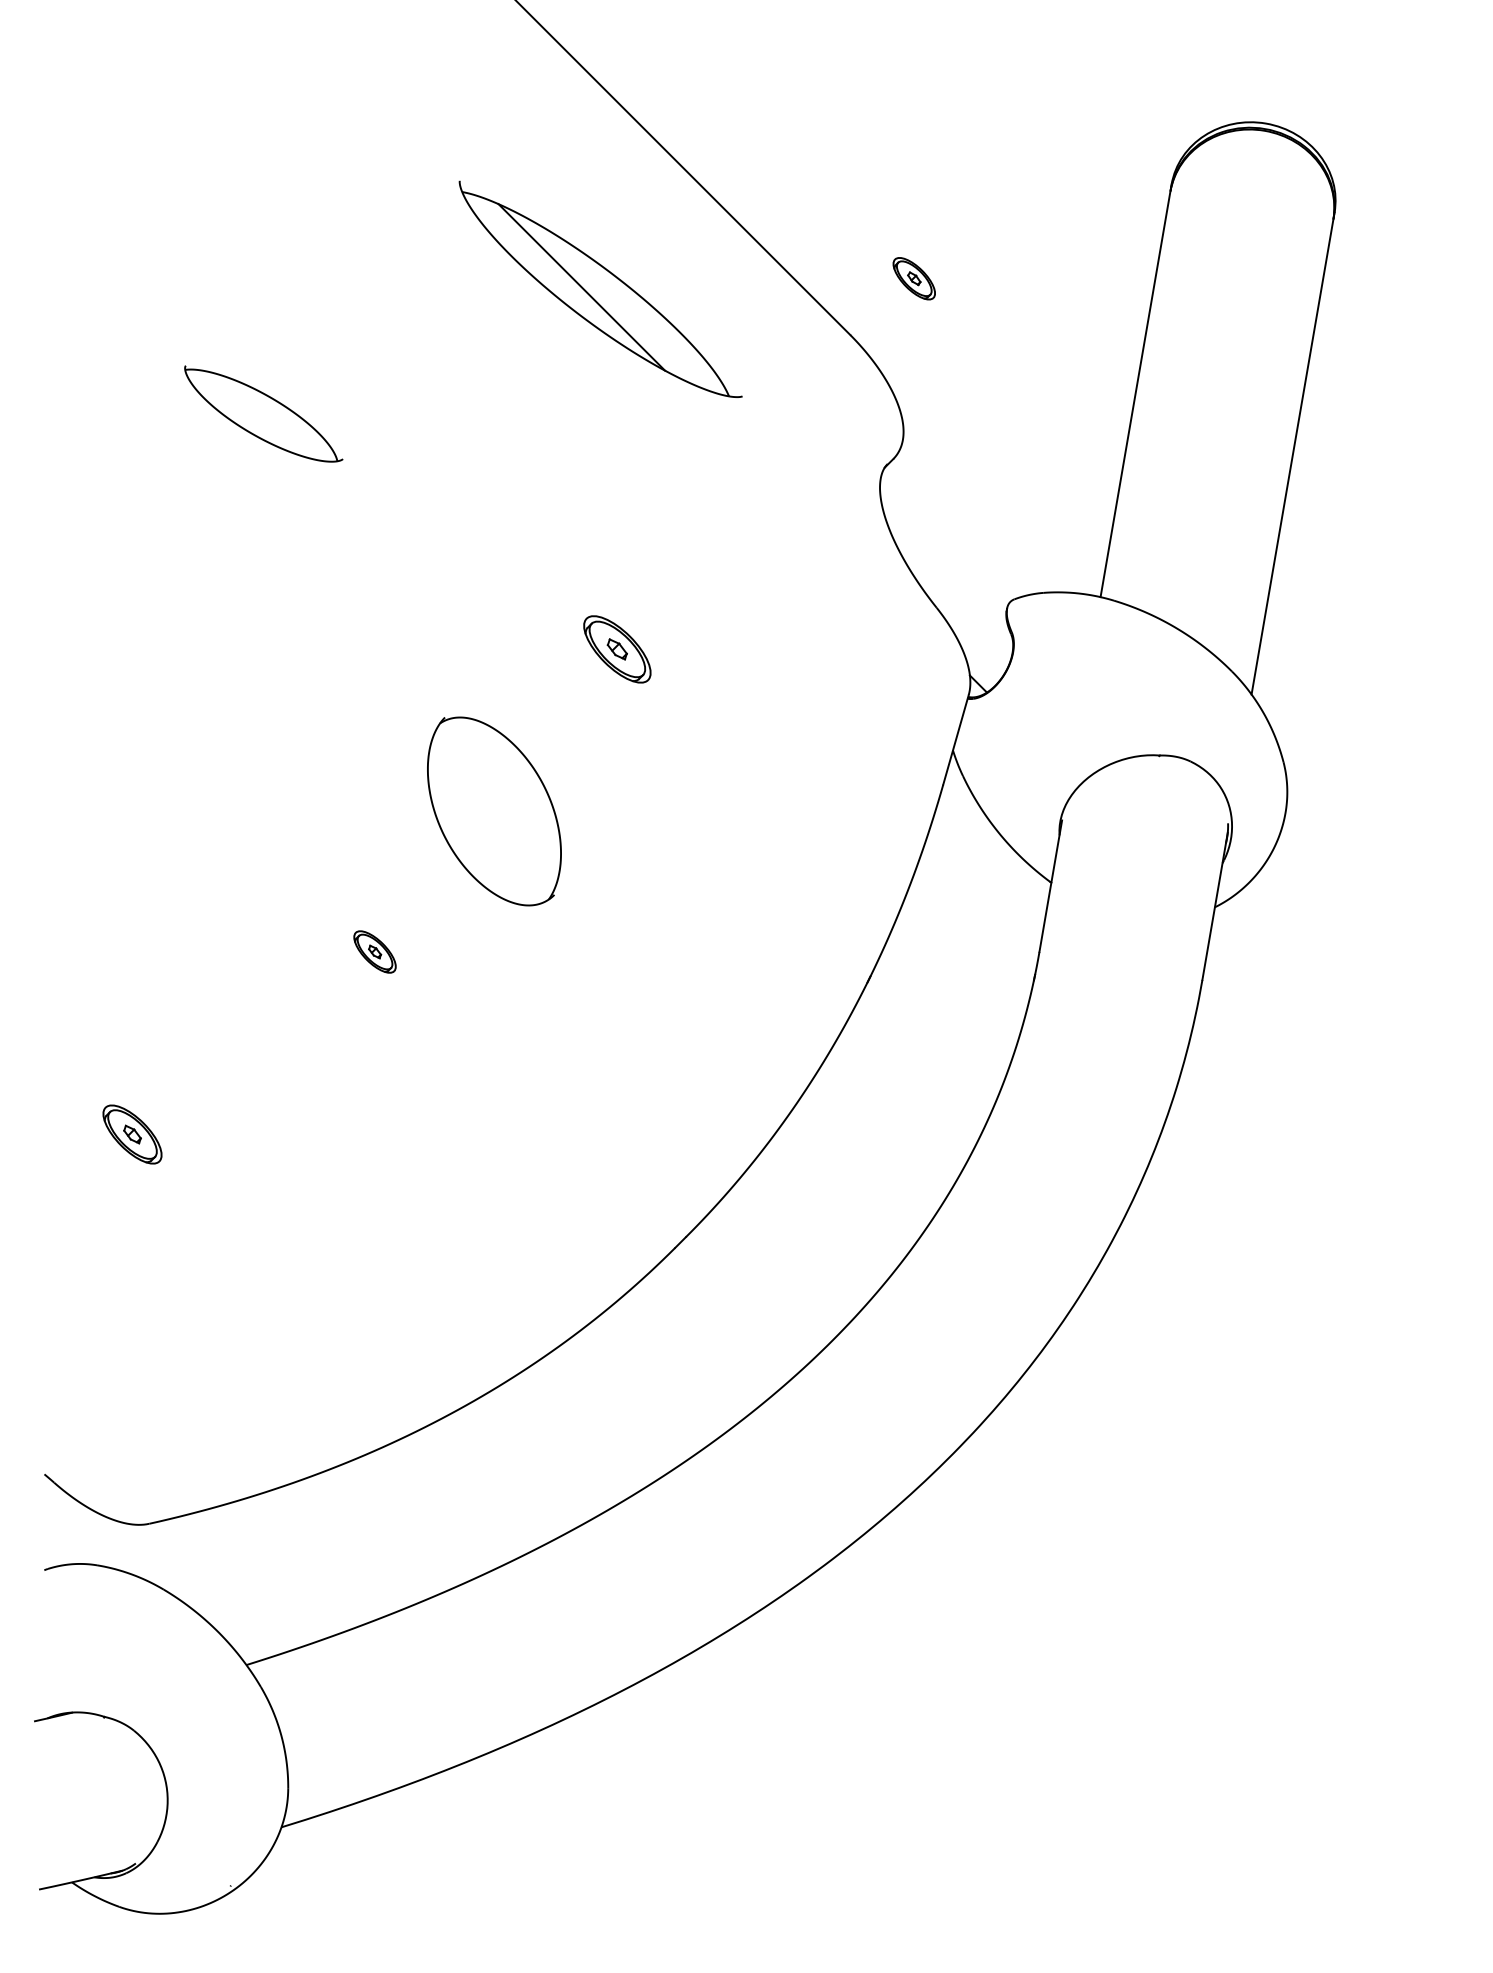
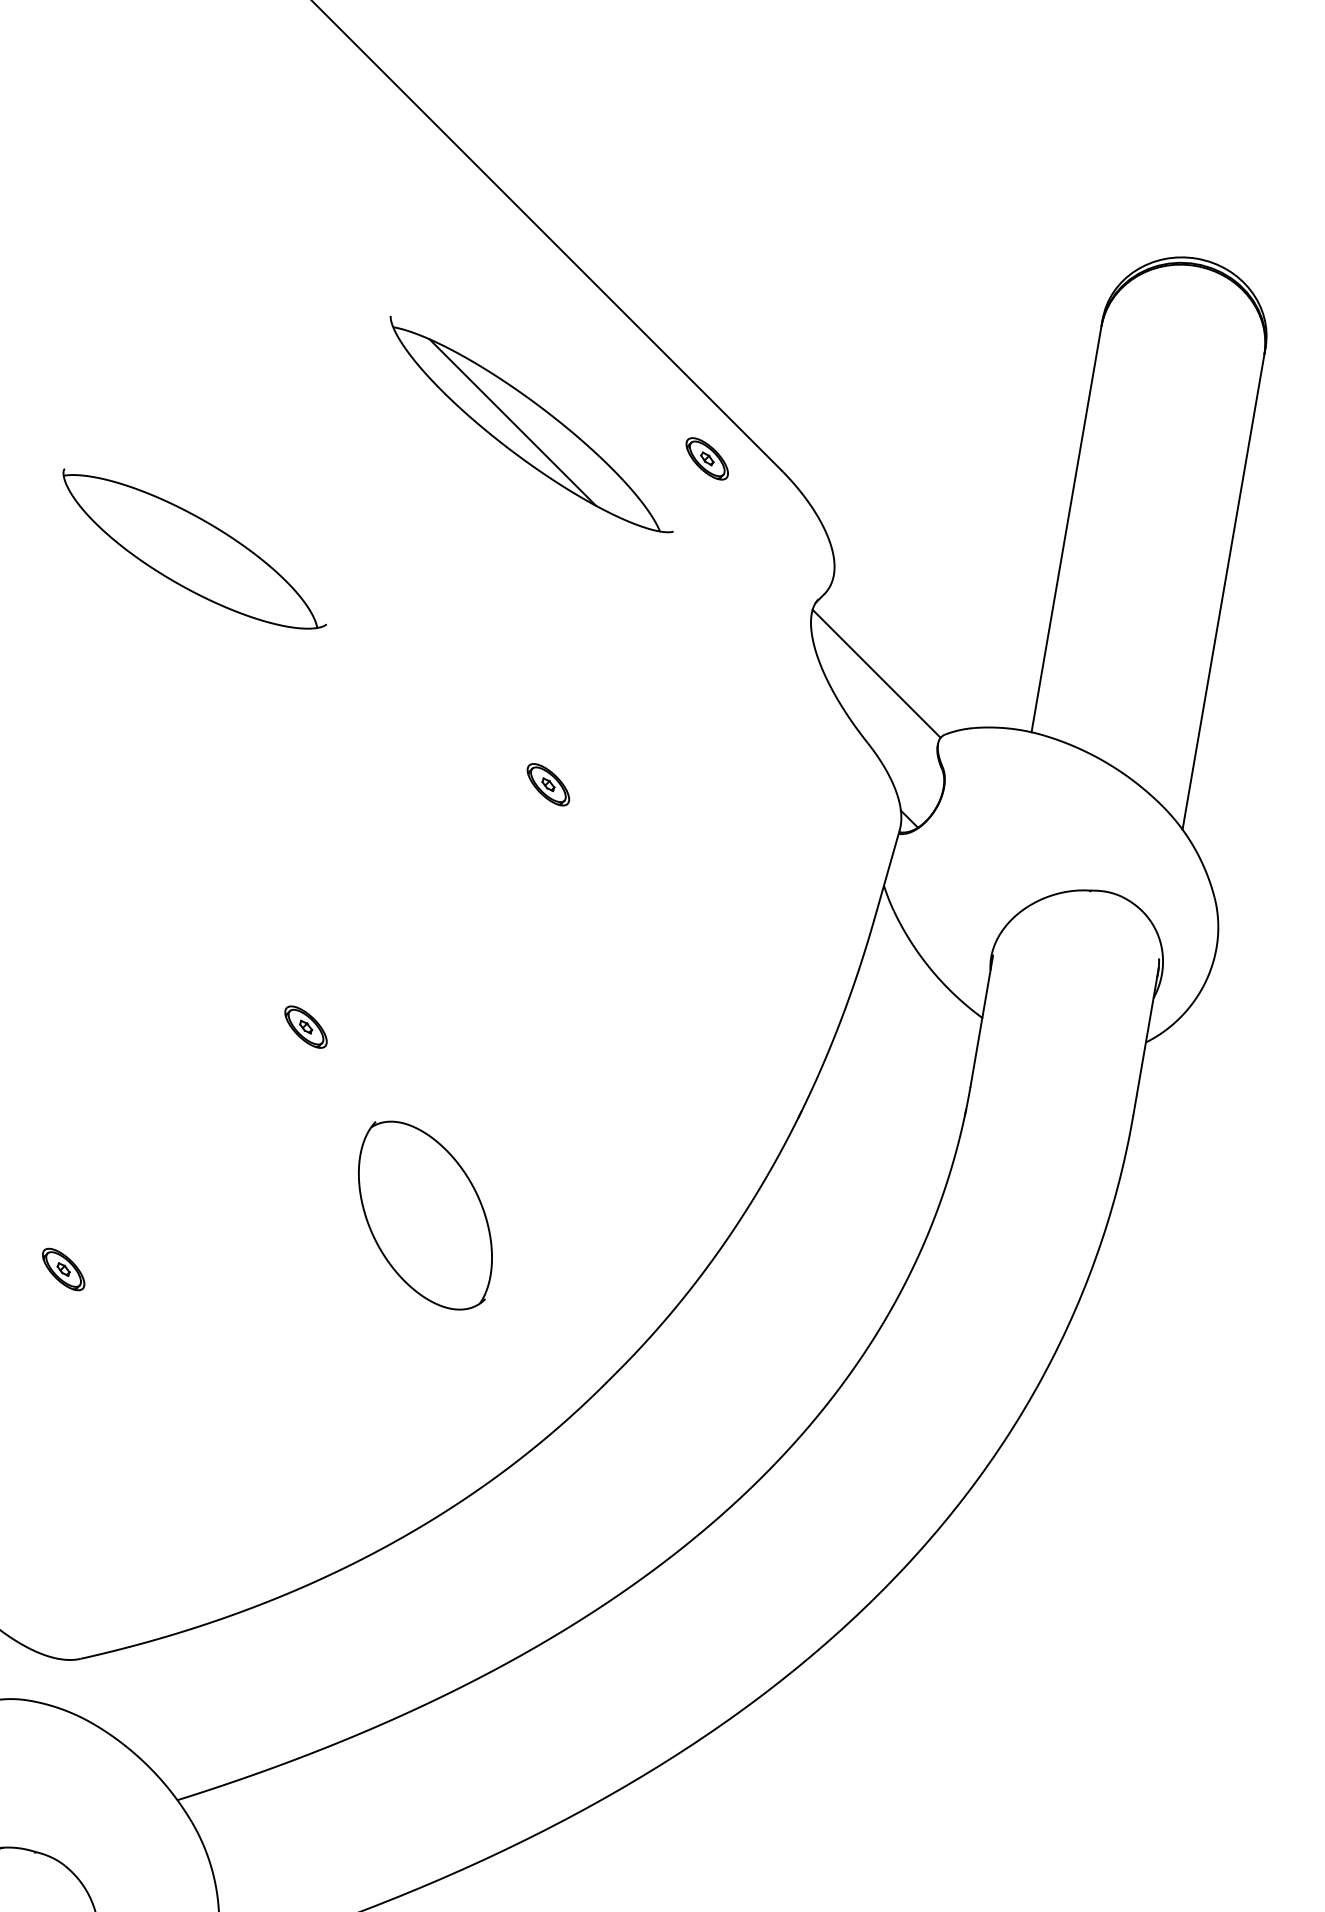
part: (913, 278) -> (706, 458), moved
part: (263, 413) -> (194, 548), size x1.67
line: (945, 538) -> (876, 673), added
part: (617, 649) -> (548, 784), size x0.62
part: (494, 811) -> (425, 1215), moved
part: (374, 951) -> (305, 1026), moved
part: (132, 1133) -> (63, 1268), size x0.71

